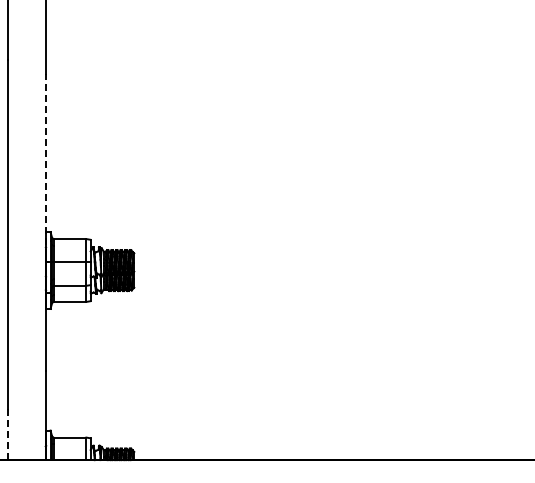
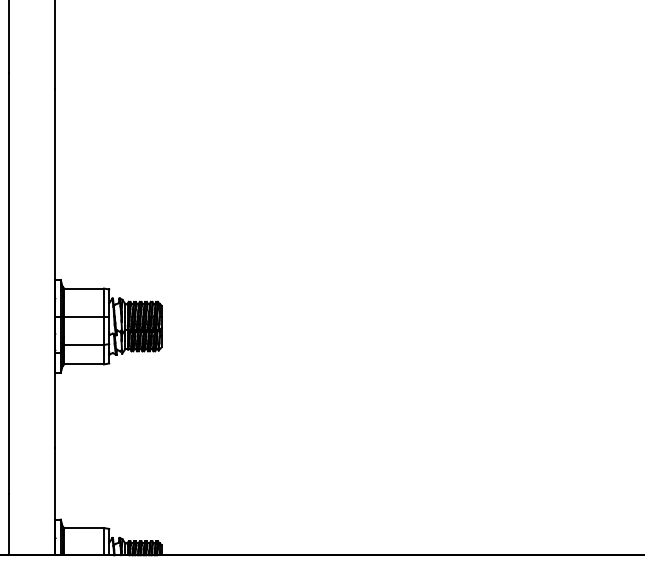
line: (45, 164) -> (54, 198), dashed -> solid
line: (7, 435) -> (8, 525), dashed -> solid

